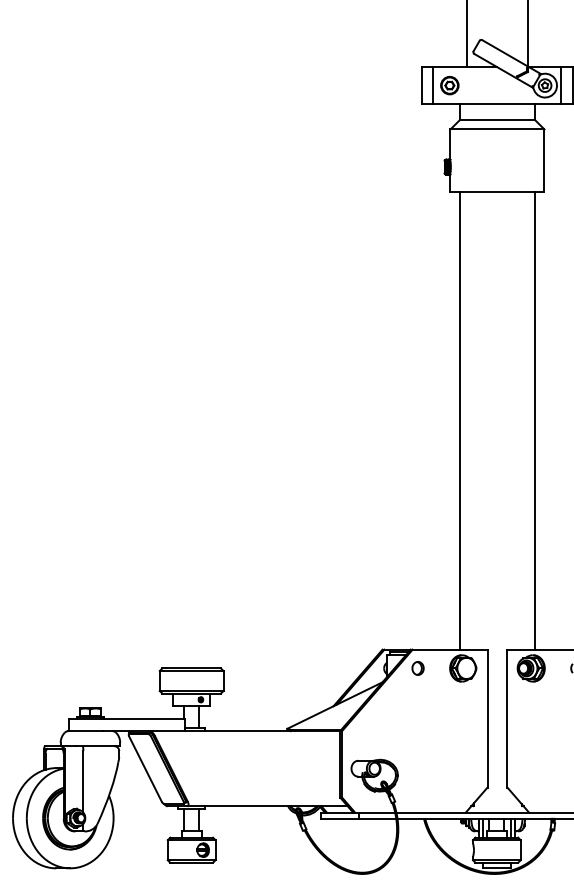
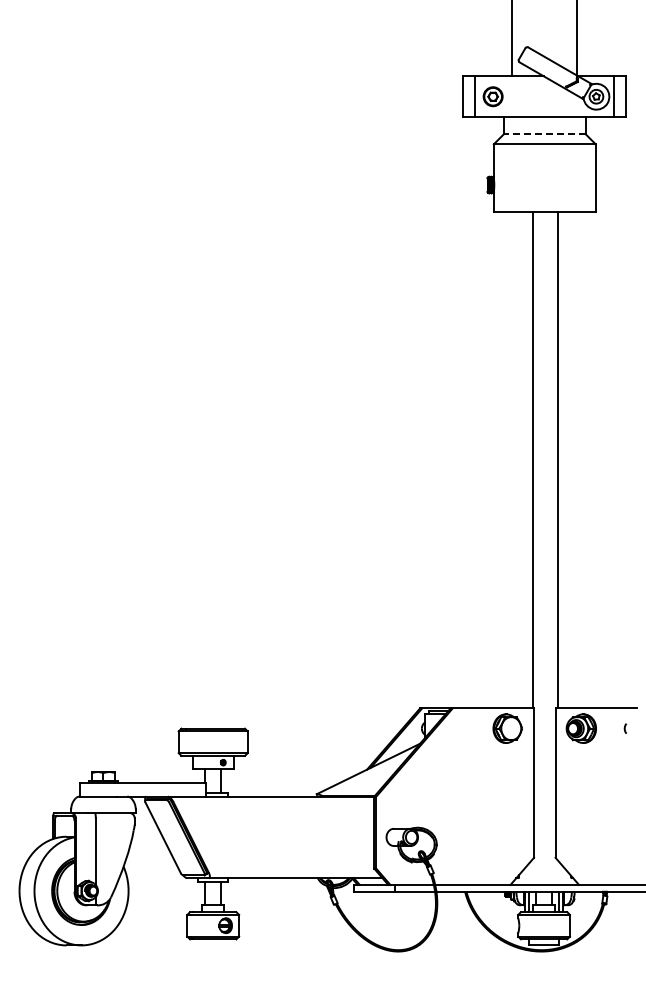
line: (497, 120) -> (544, 134), solid -> dashed
line: (459, 421) -> (532, 460), moved
line: (535, 421) -> (557, 460), moved
part: (417, 668) -> (458, 728), removed

